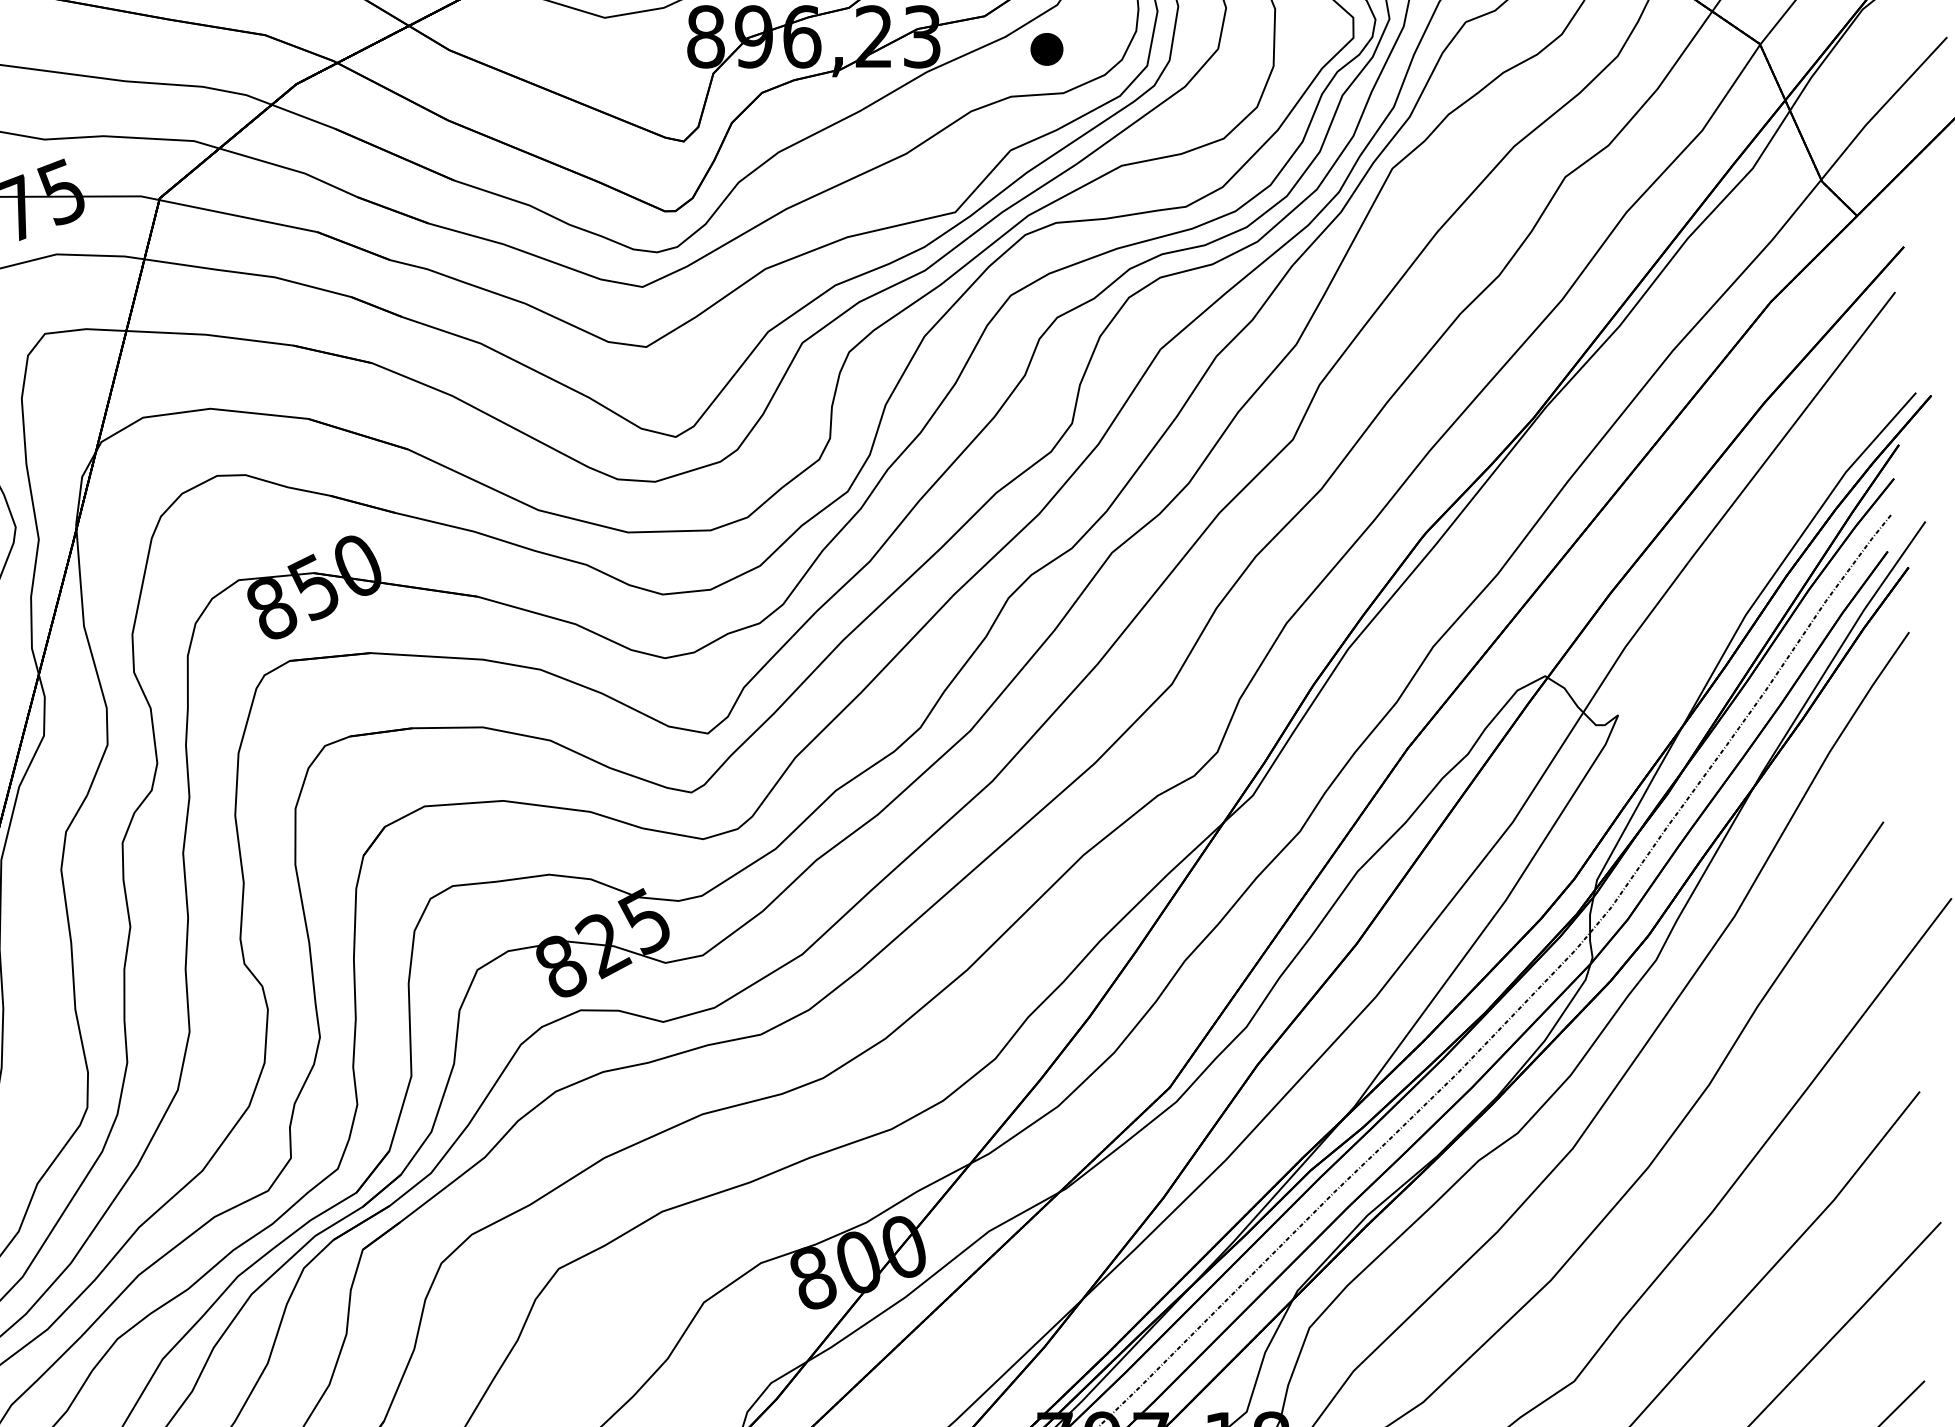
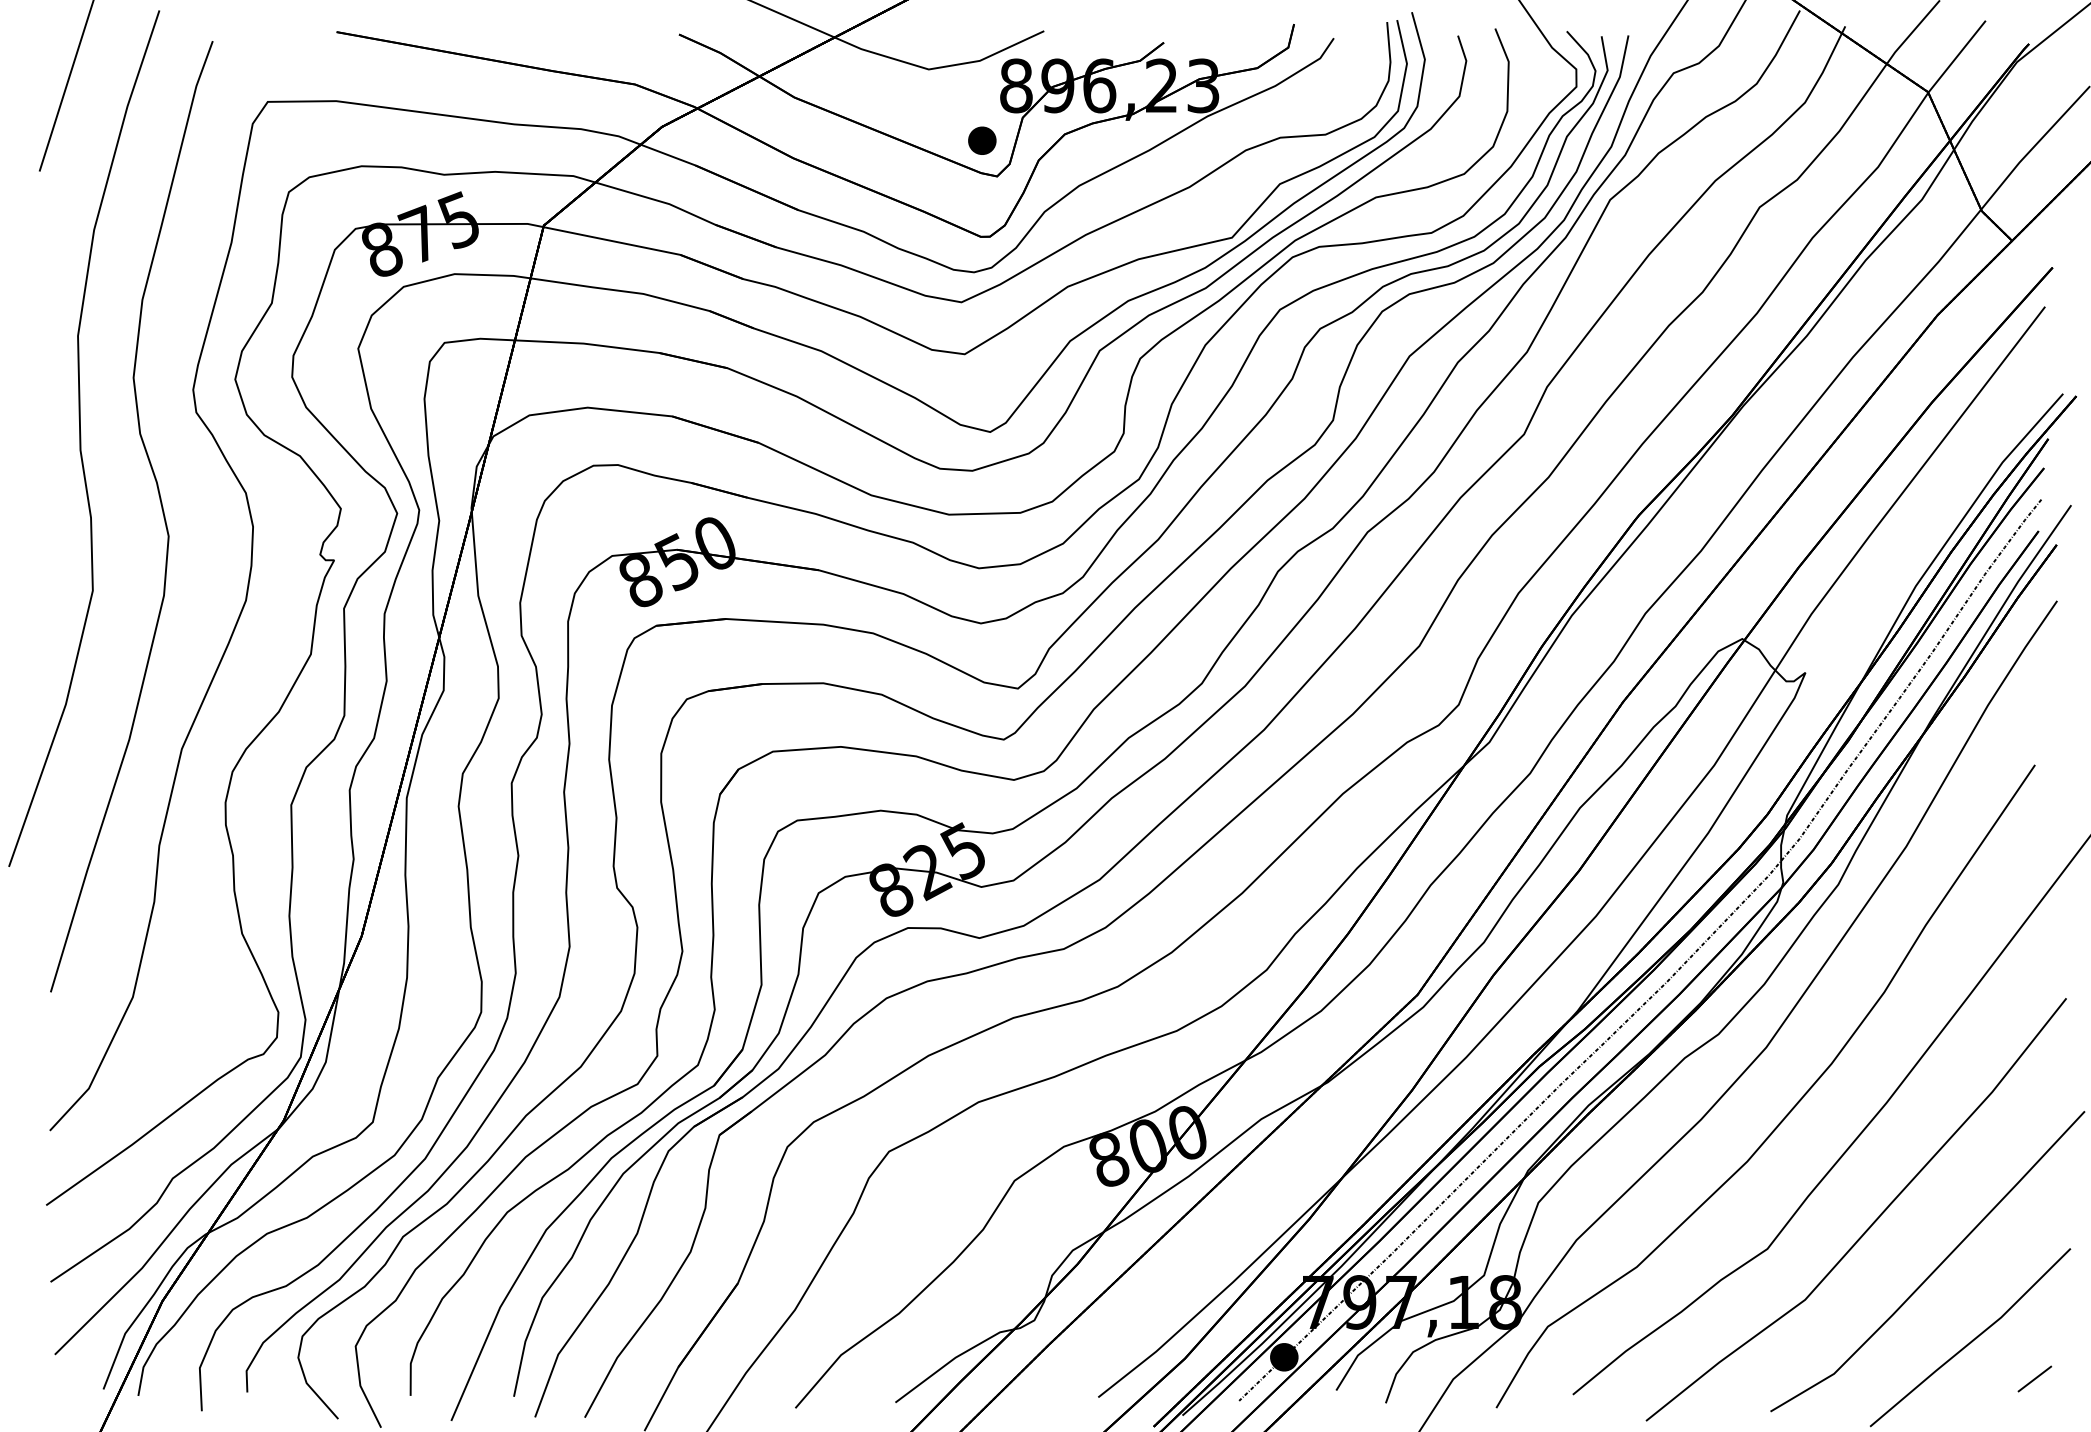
part: (1047, 49) -> (982, 140), moved

